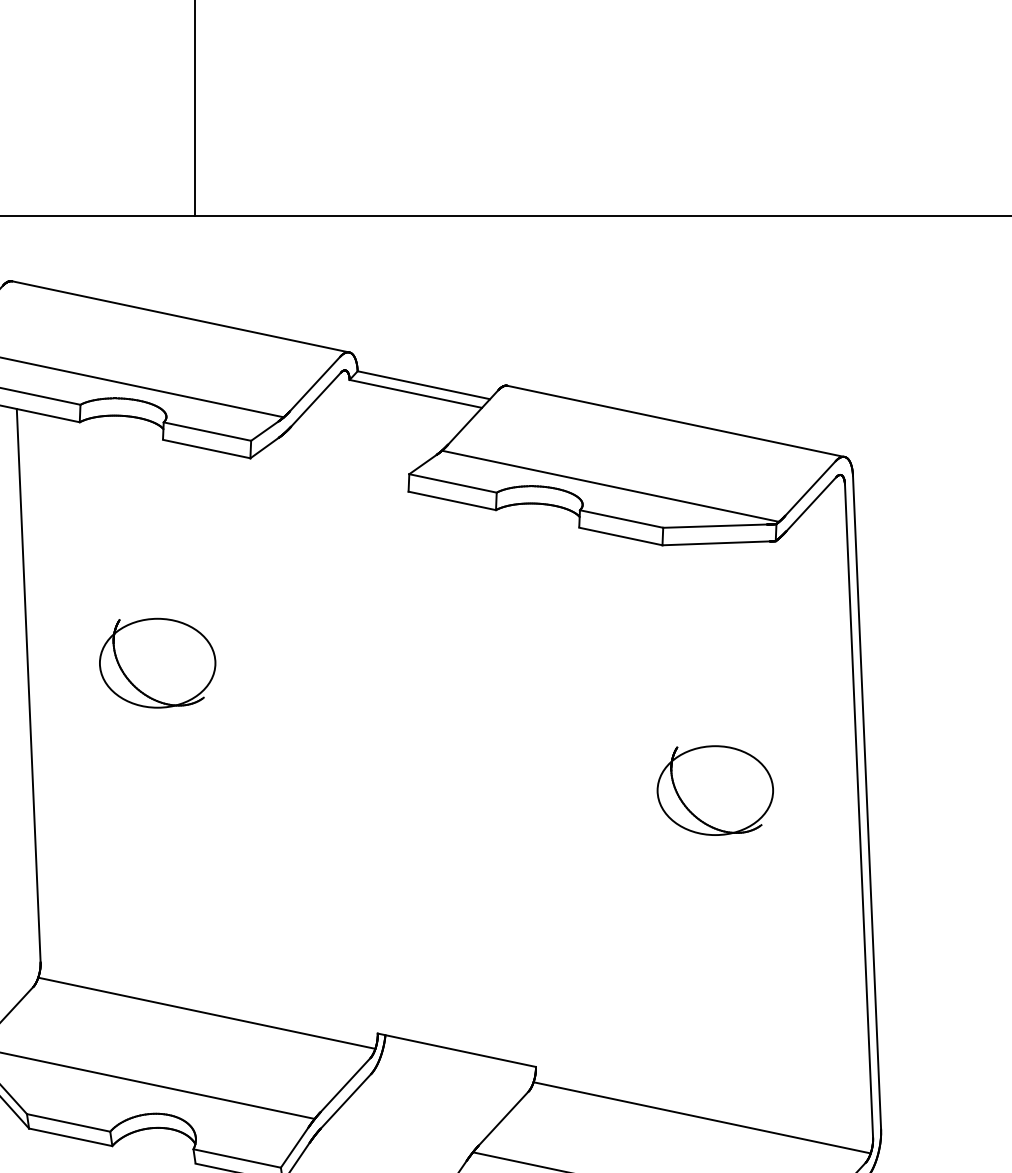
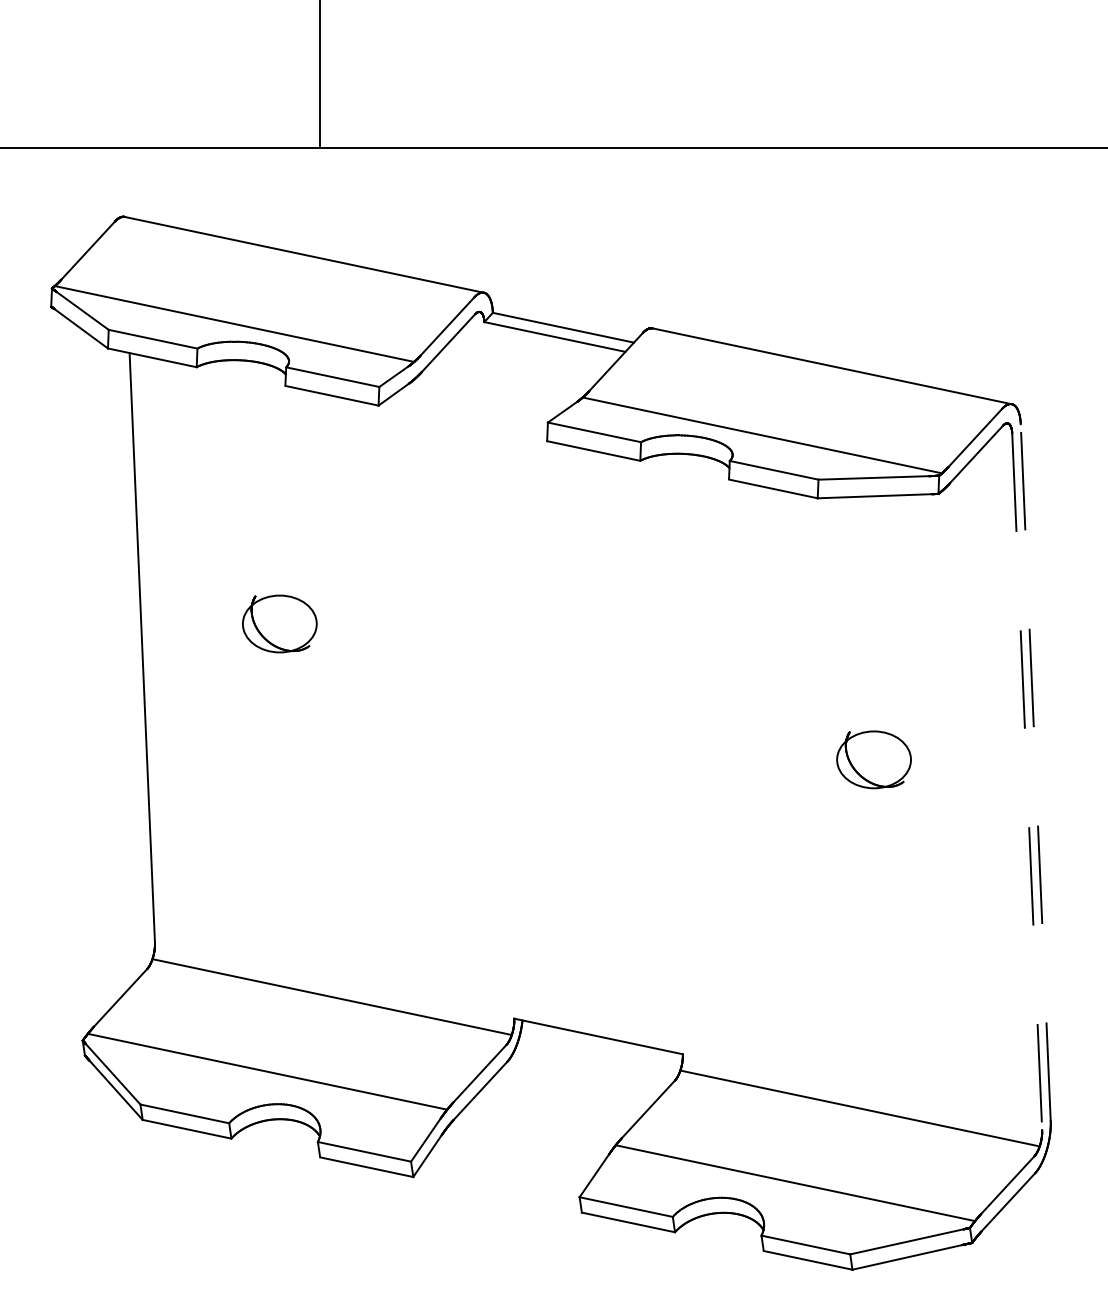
part: (157, 662) -> (279, 623), size x0.6
part: (714, 790) -> (873, 759), size x0.6
line: (866, 802) -> (1035, 772), solid -> dashed
line: (859, 811) -> (1027, 781), solid -> dashed

